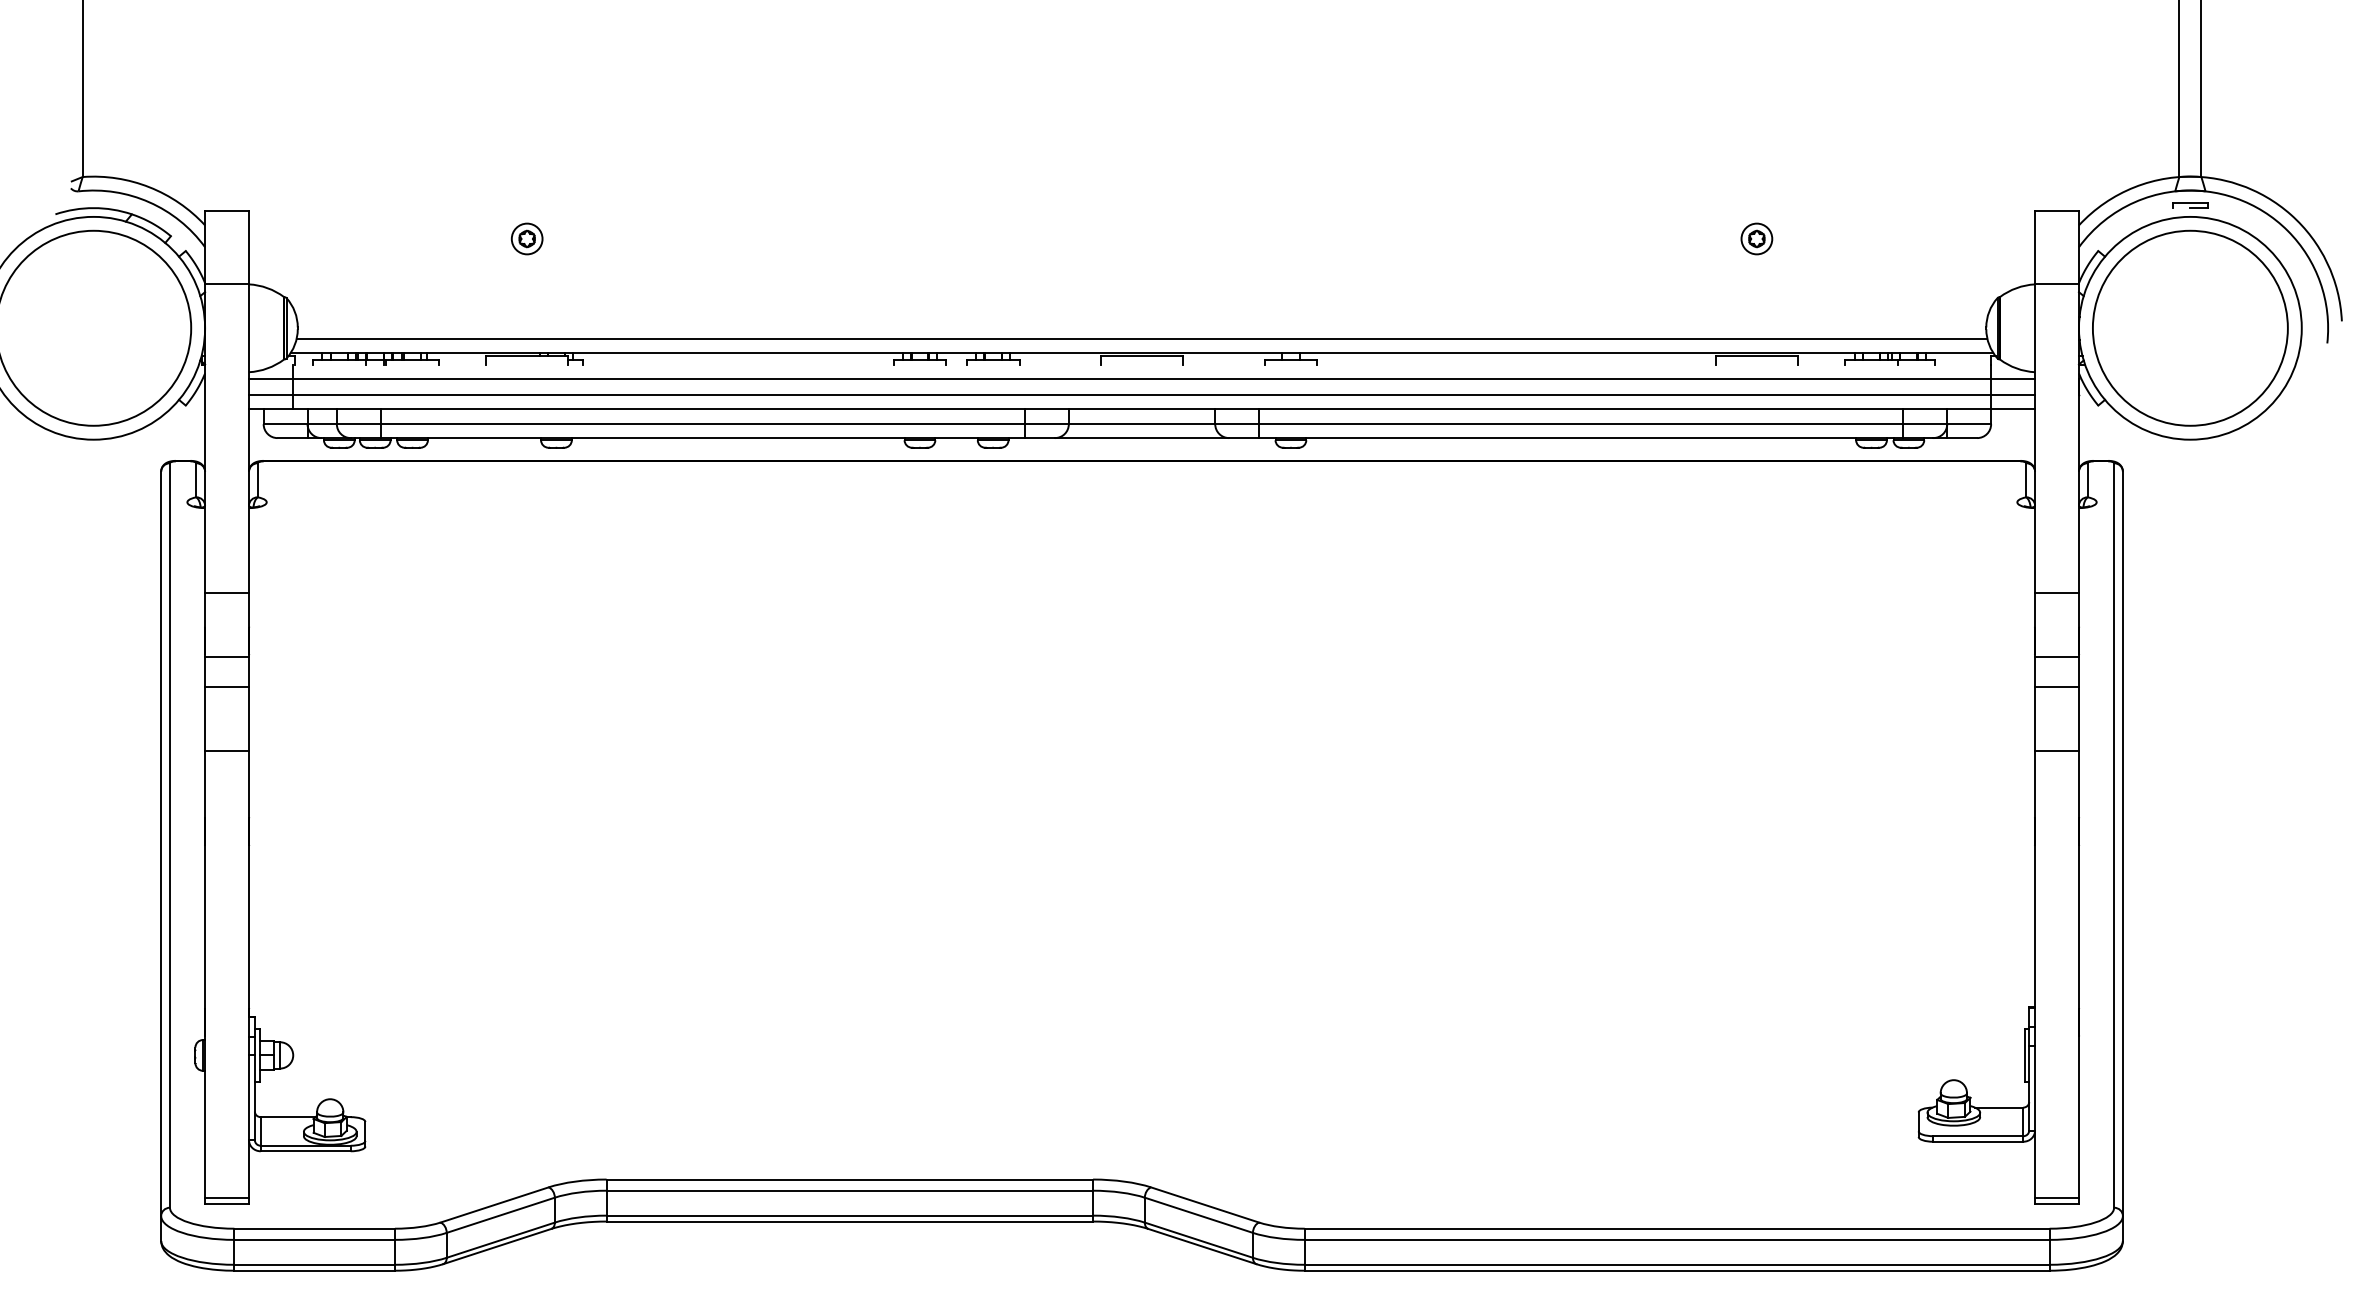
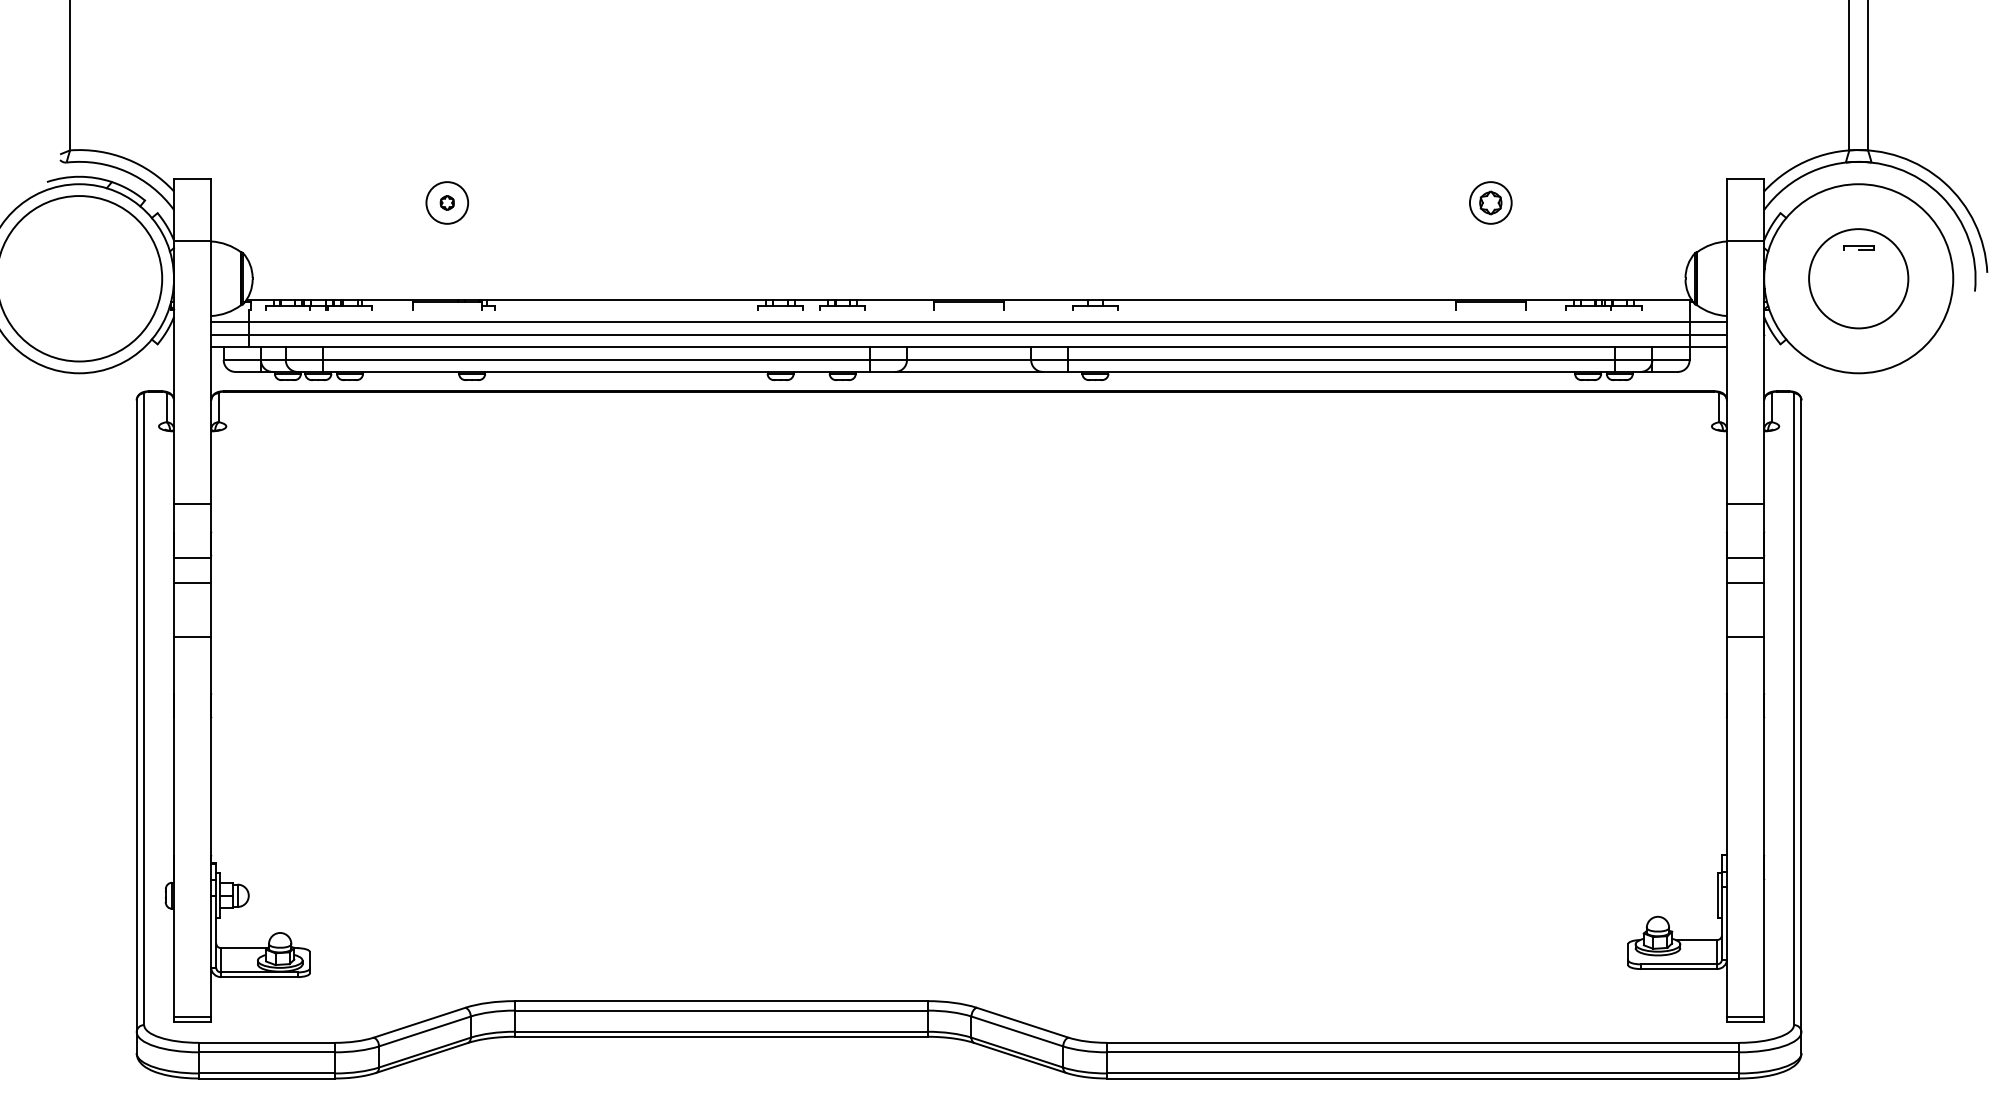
part: (2190, 205) -> (1858, 247), moved
circle: (526, 238) -> (446, 202), size x1.6
part: (1756, 238) -> (1490, 202), size x1.6
circle: (2189, 327) -> (1857, 278), size x0.6
line: (1141, 339) -> (968, 288), removed

